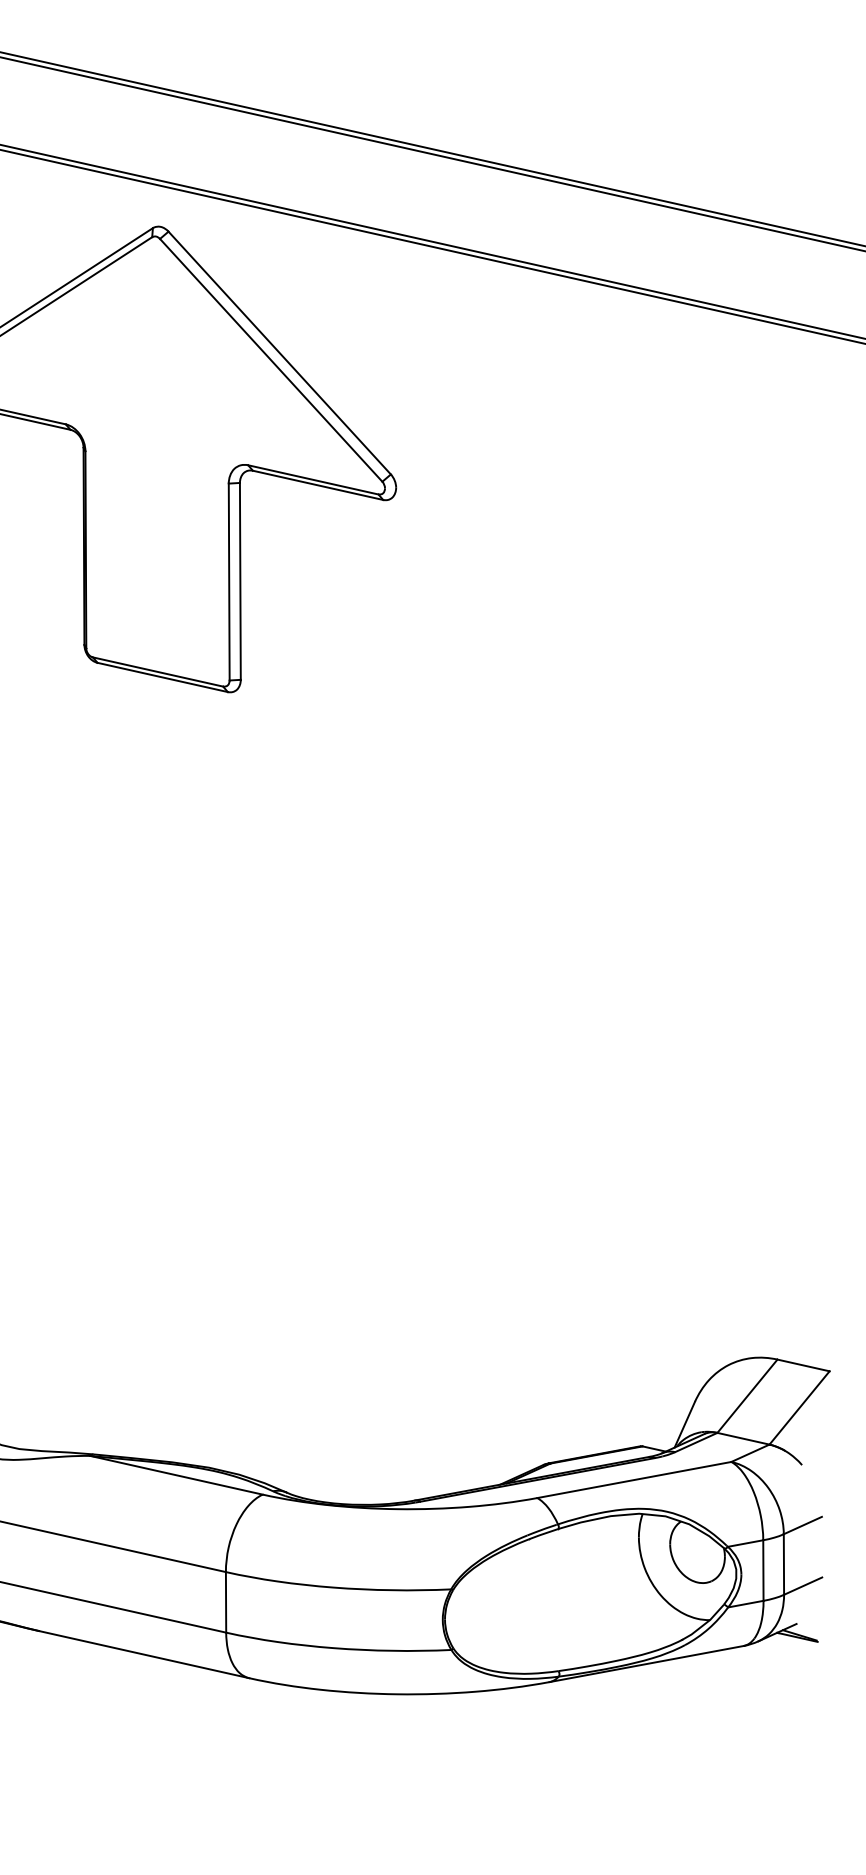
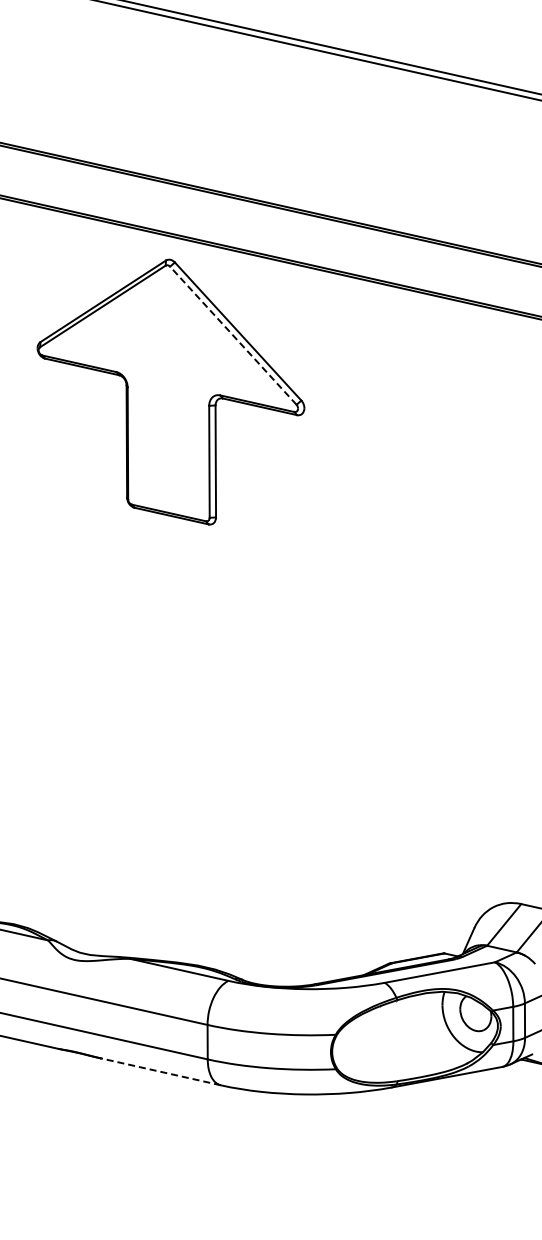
line: (271, 359) -> (233, 335), solid -> dashed
line: (143, 1653) -> (160, 1071), solid -> dashed

